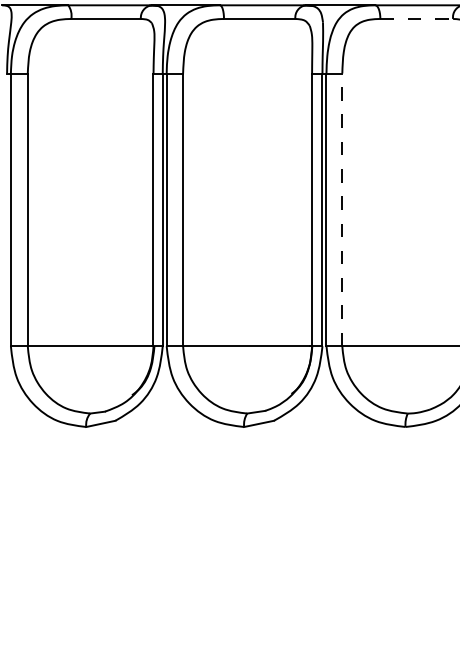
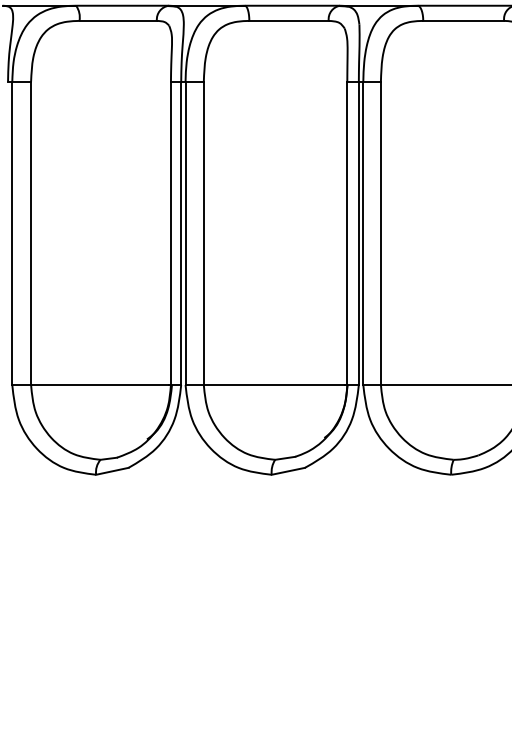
line: (417, 18) -> (464, 20), dashed -> solid
line: (342, 209) -> (381, 232), dashed -> solid

